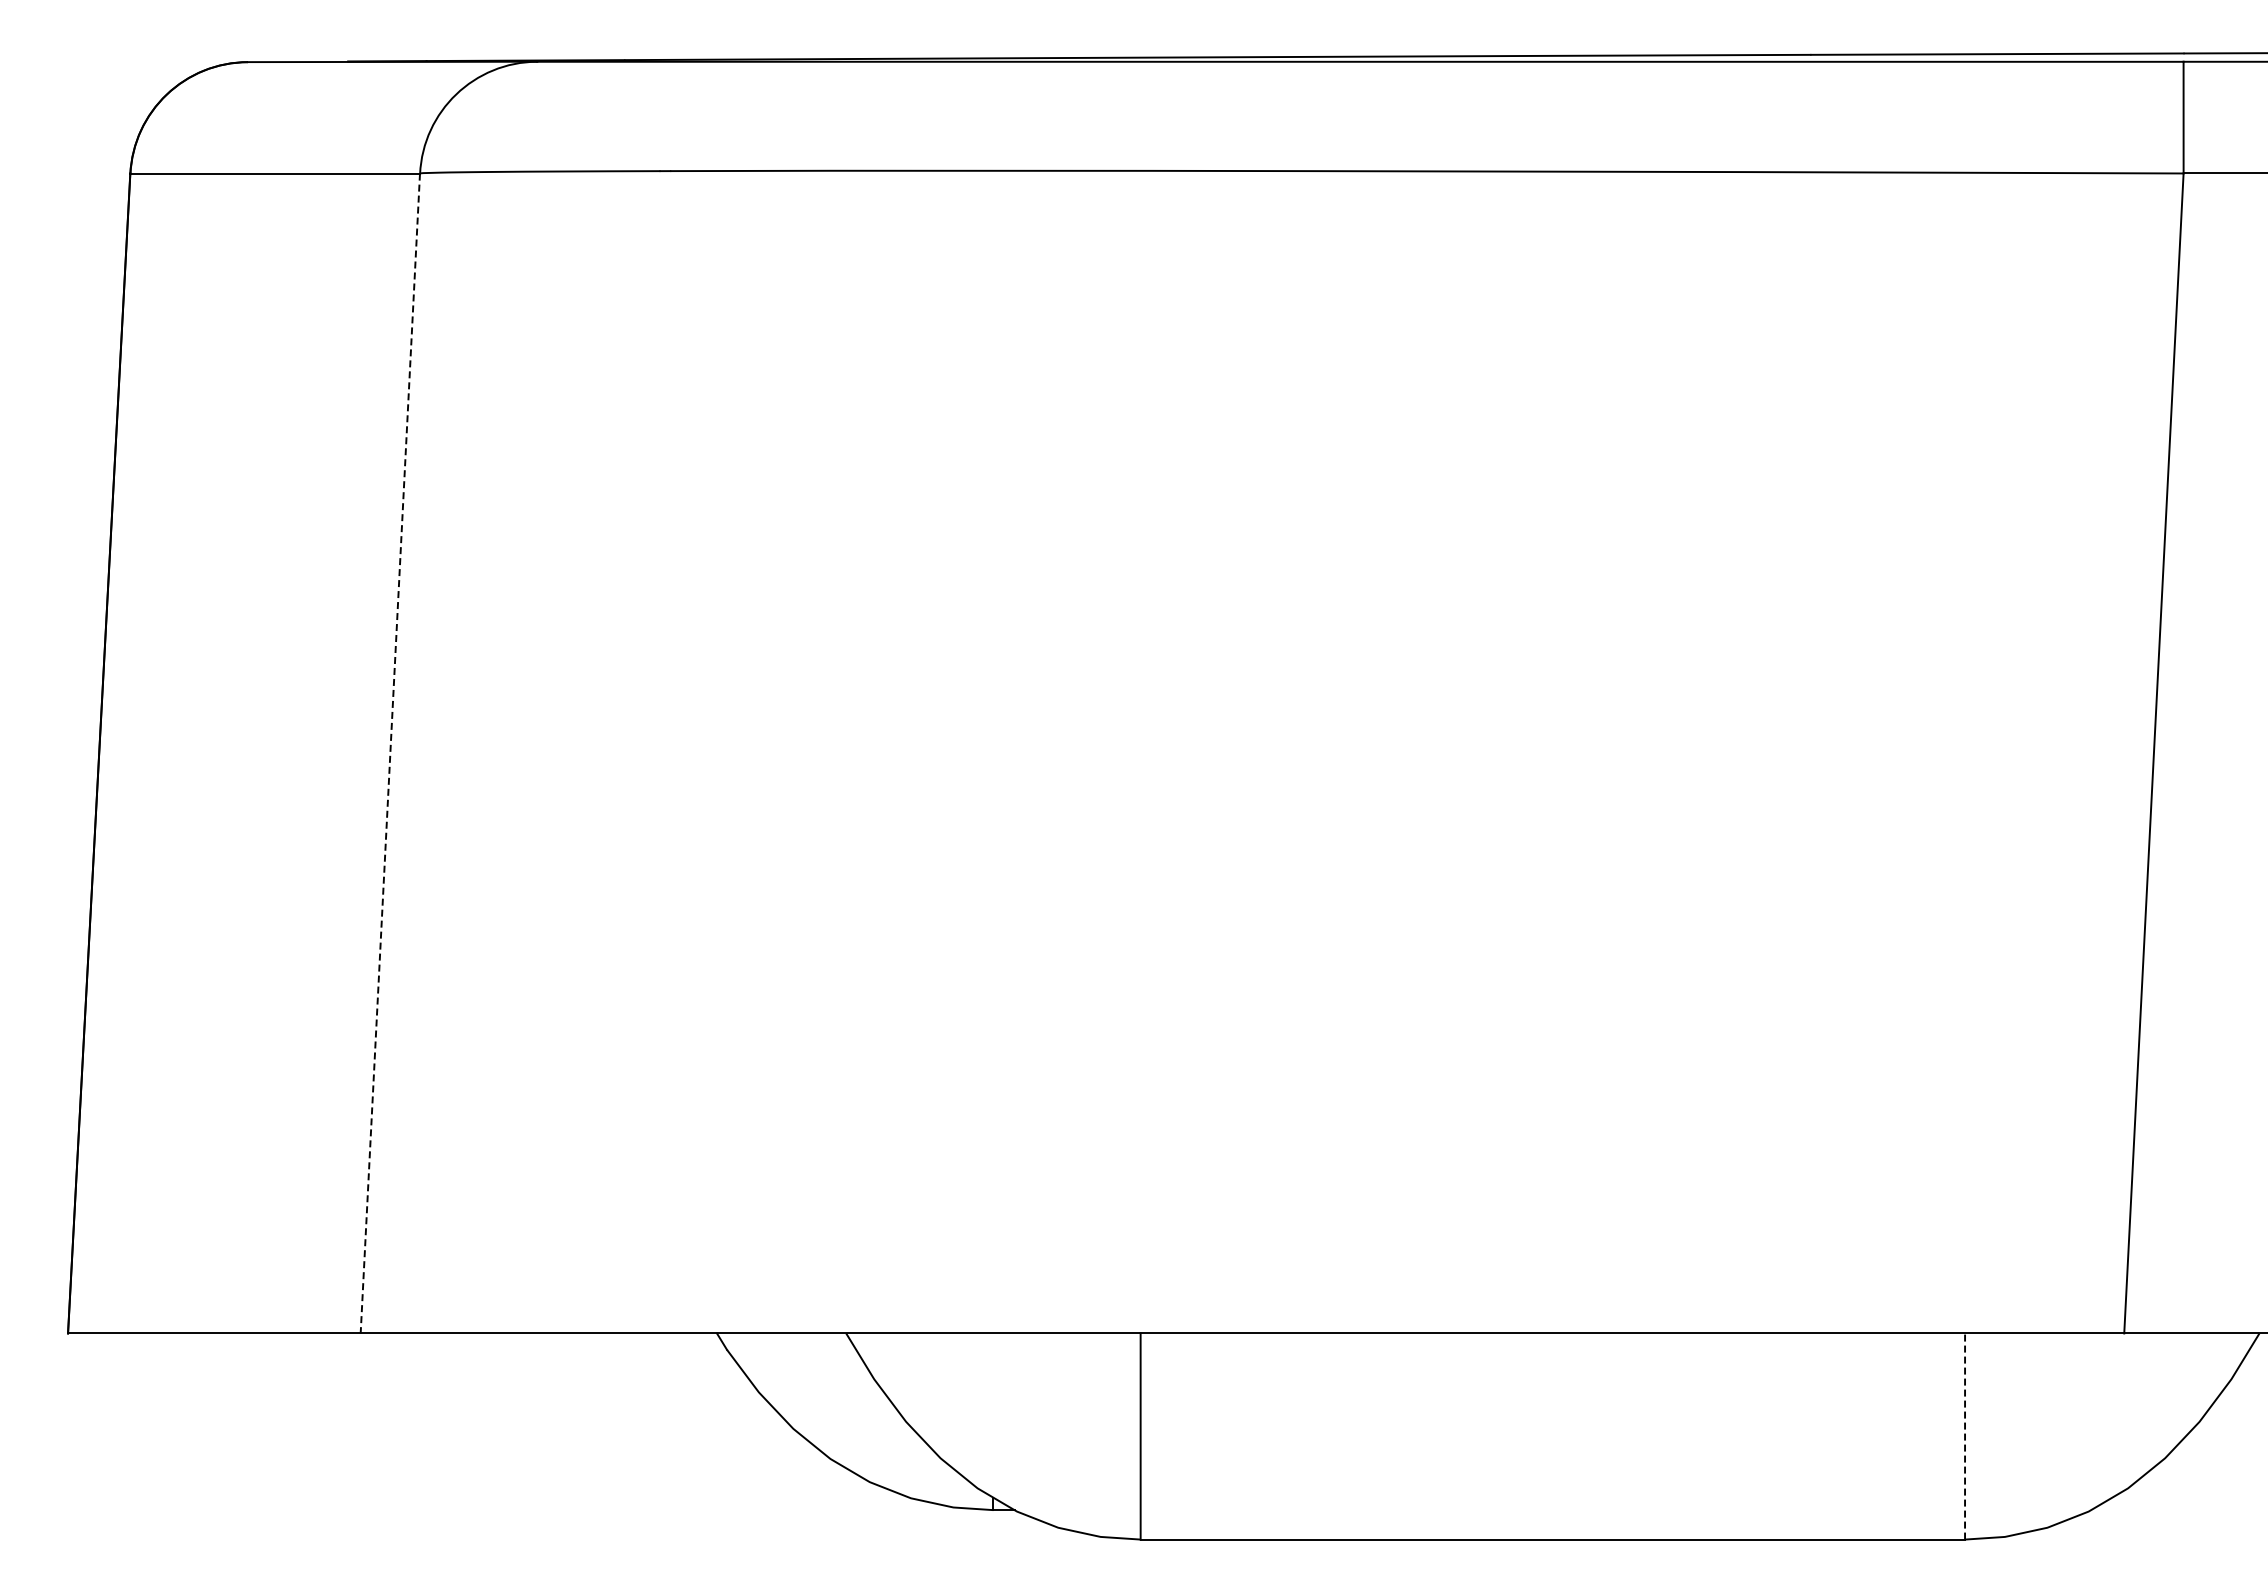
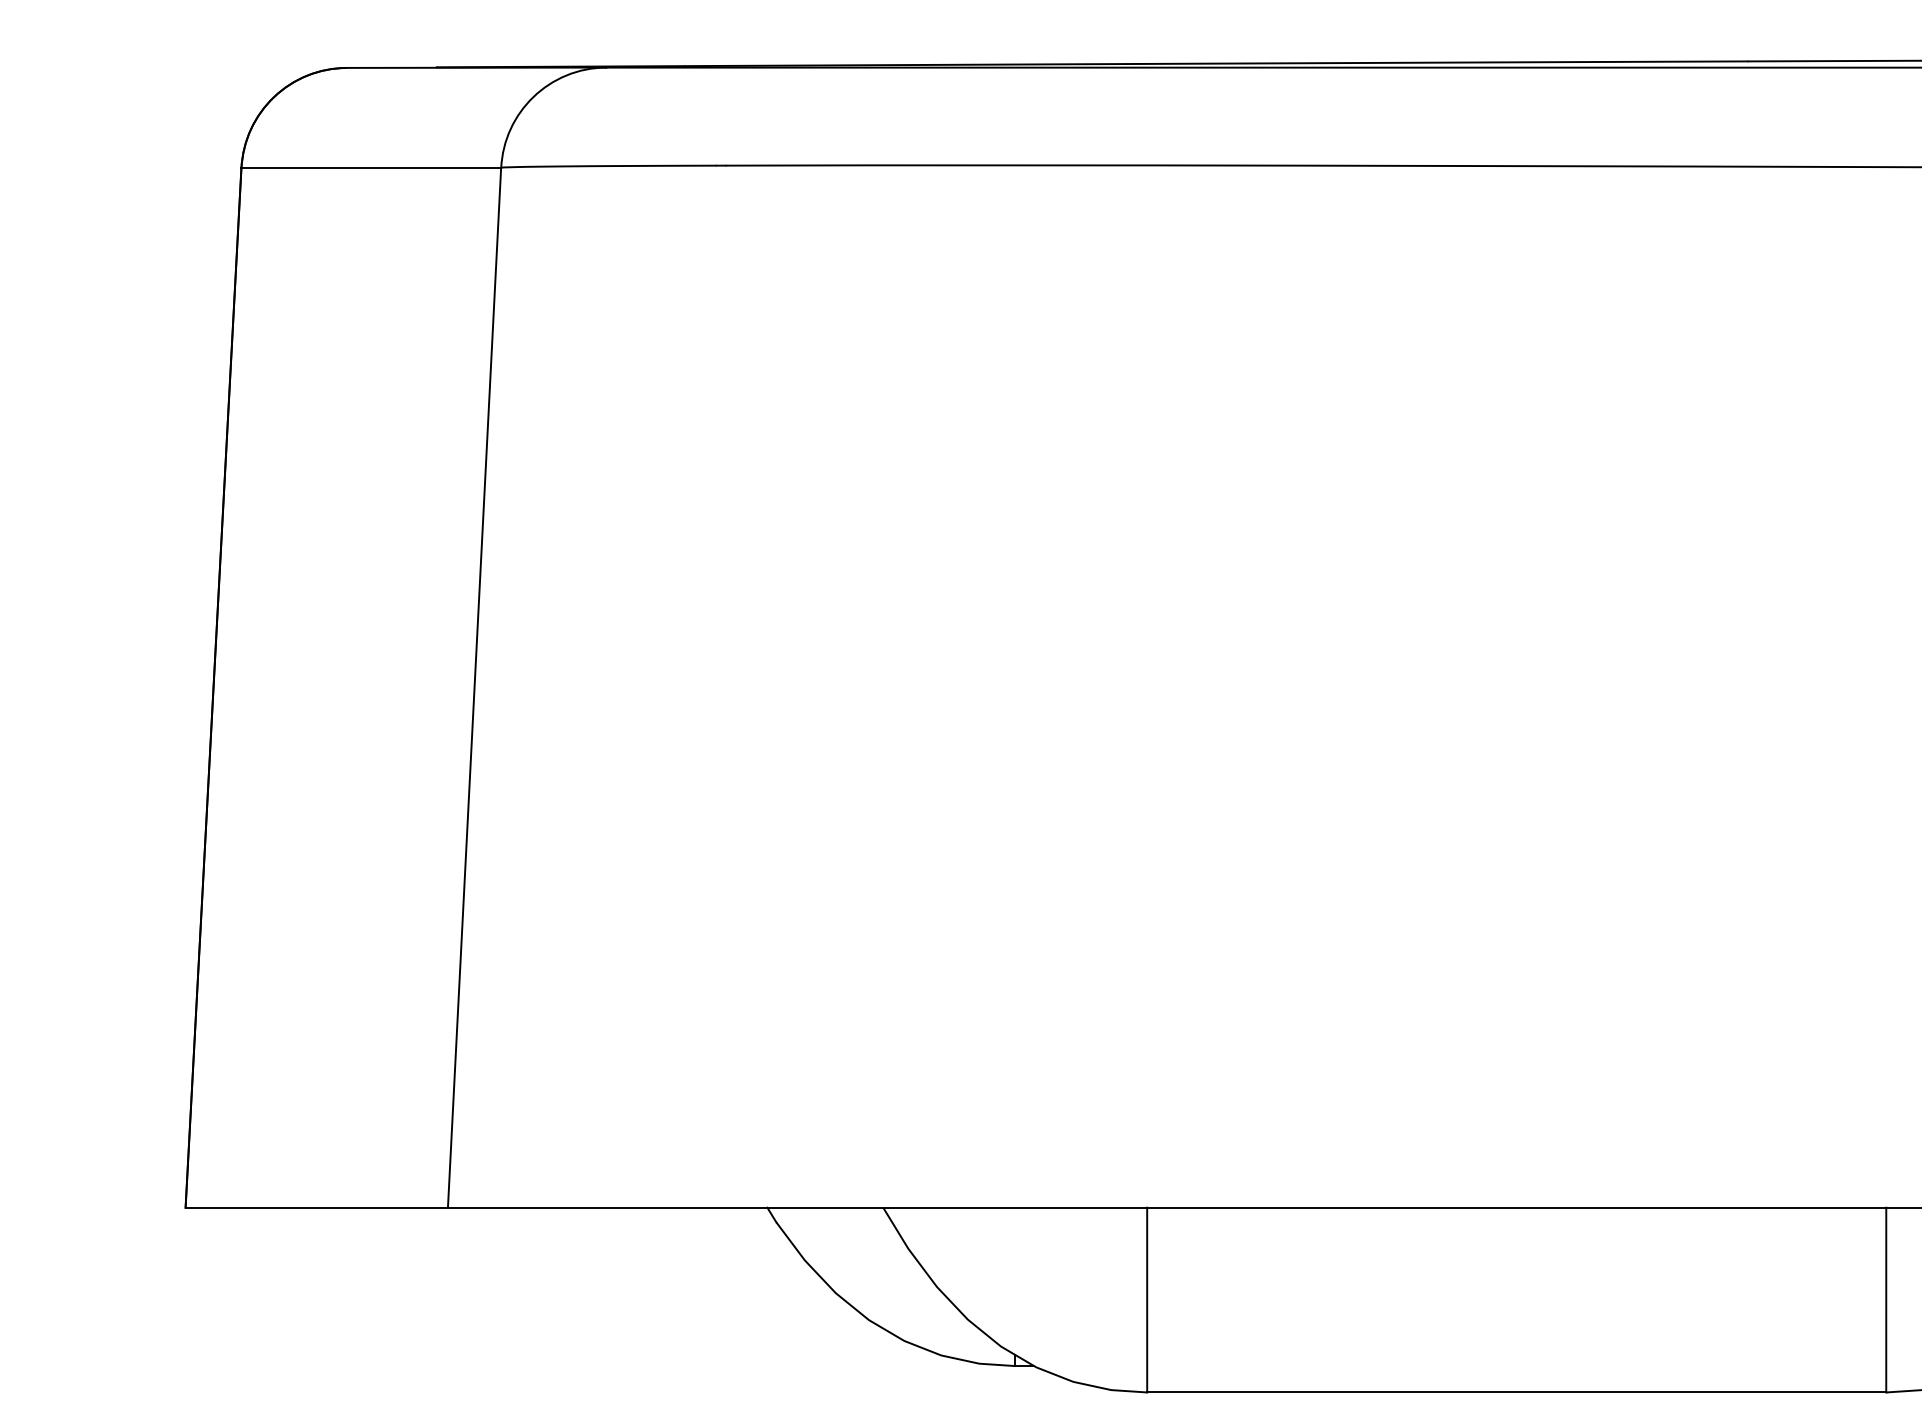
line: (390, 753) -> (474, 687), dashed -> solid
line: (1965, 1436) -> (1886, 1300), dashed -> solid

